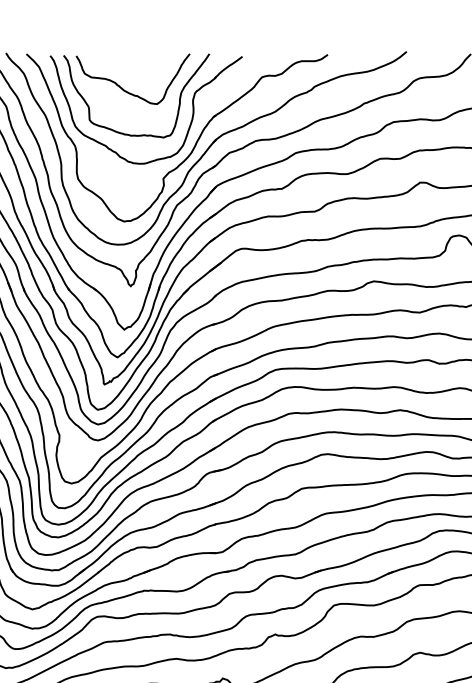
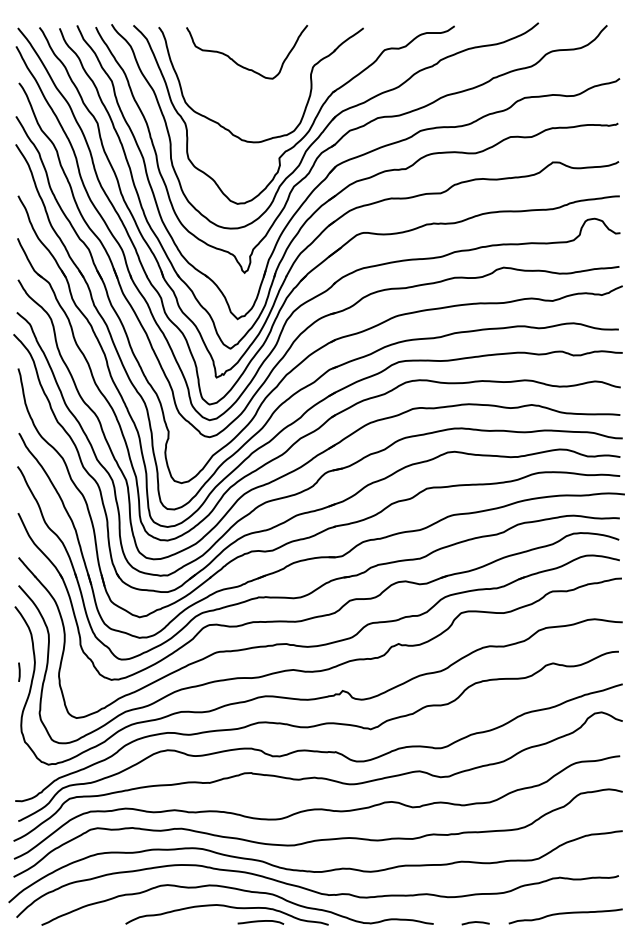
curve: (128, 133) -> (242, 110), removed

